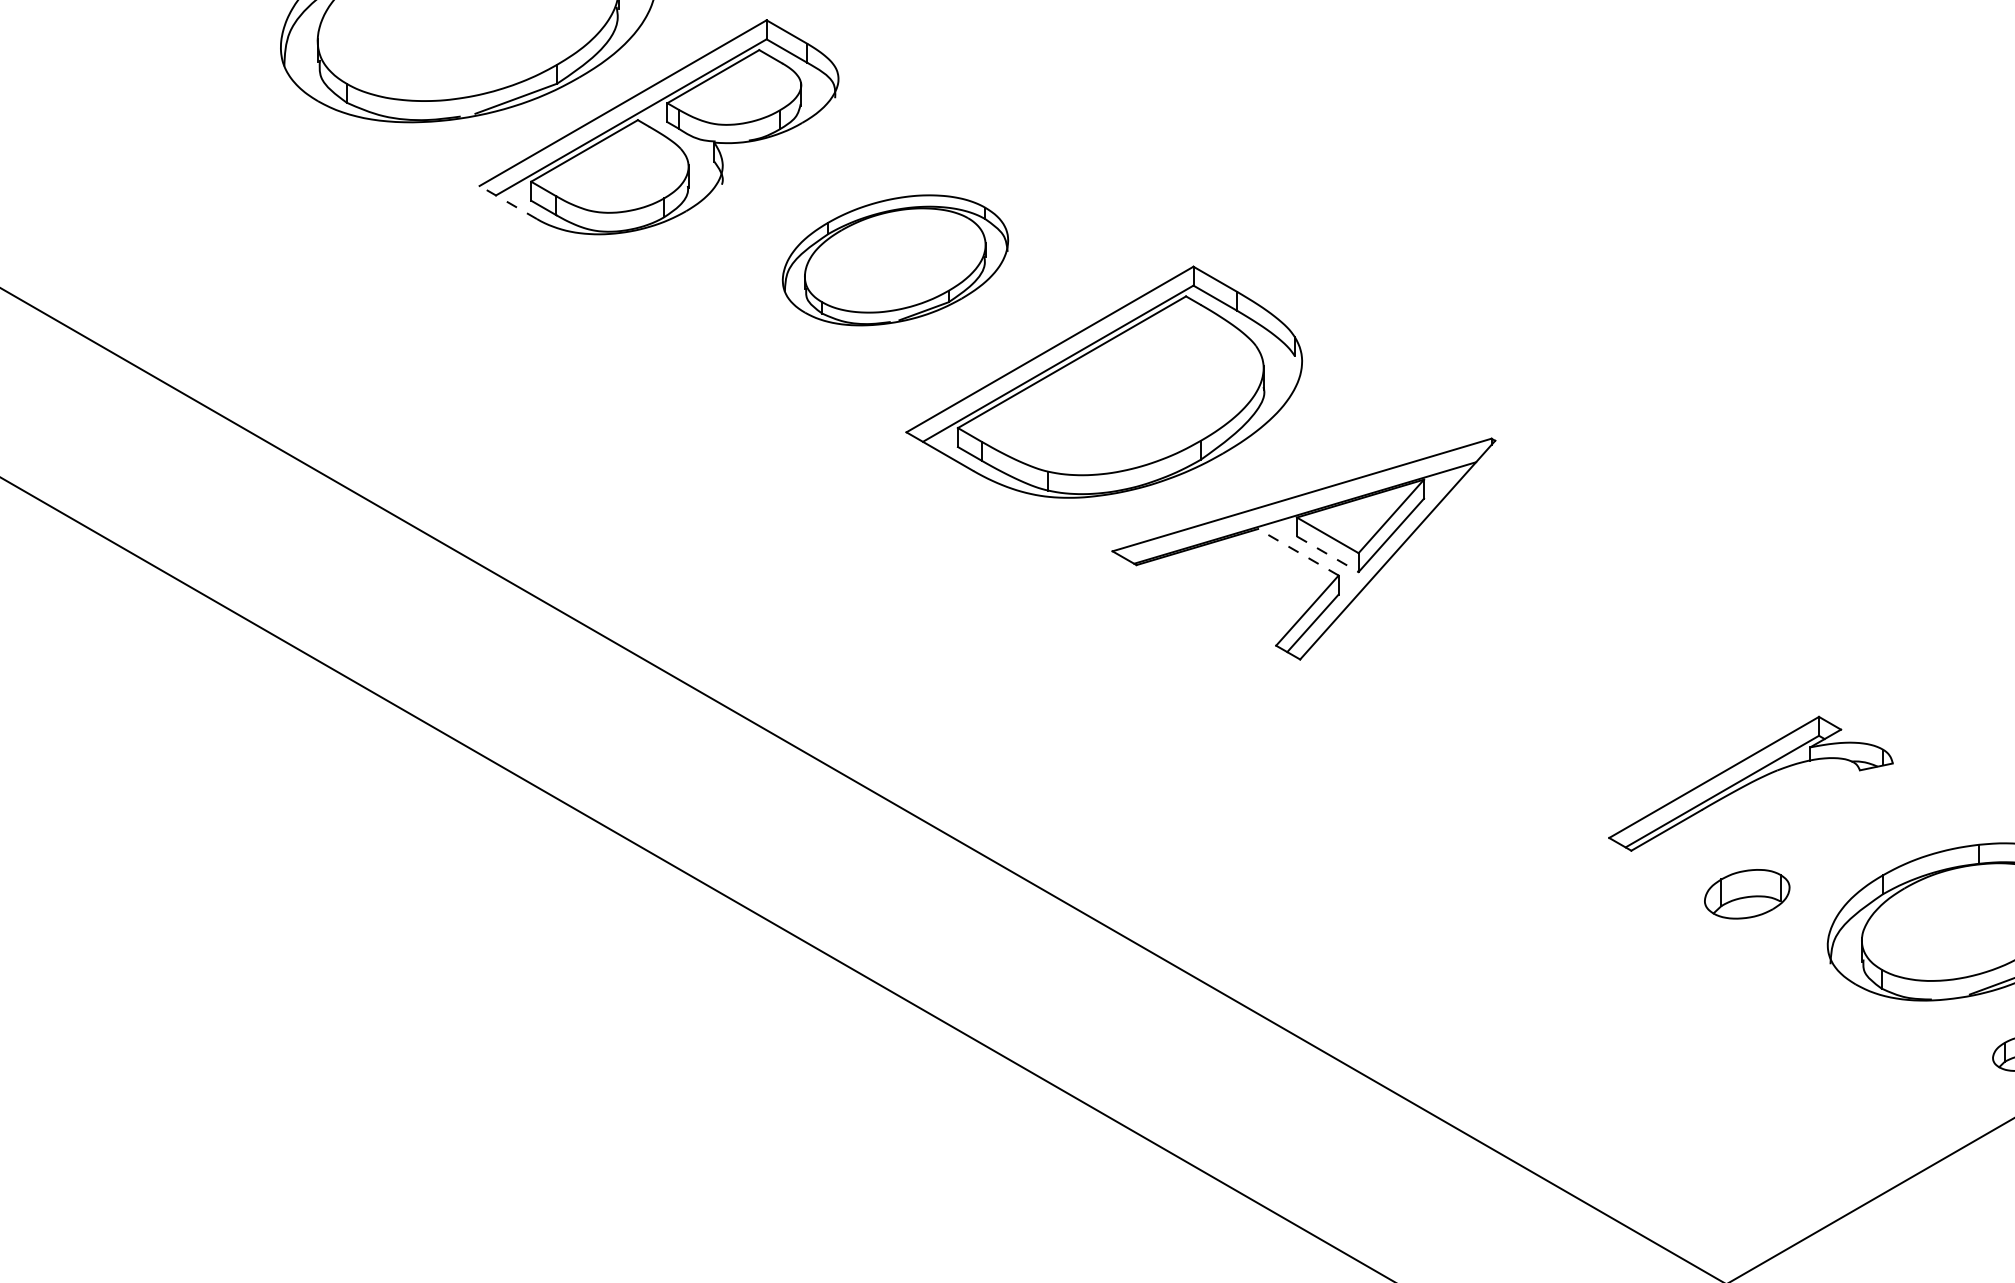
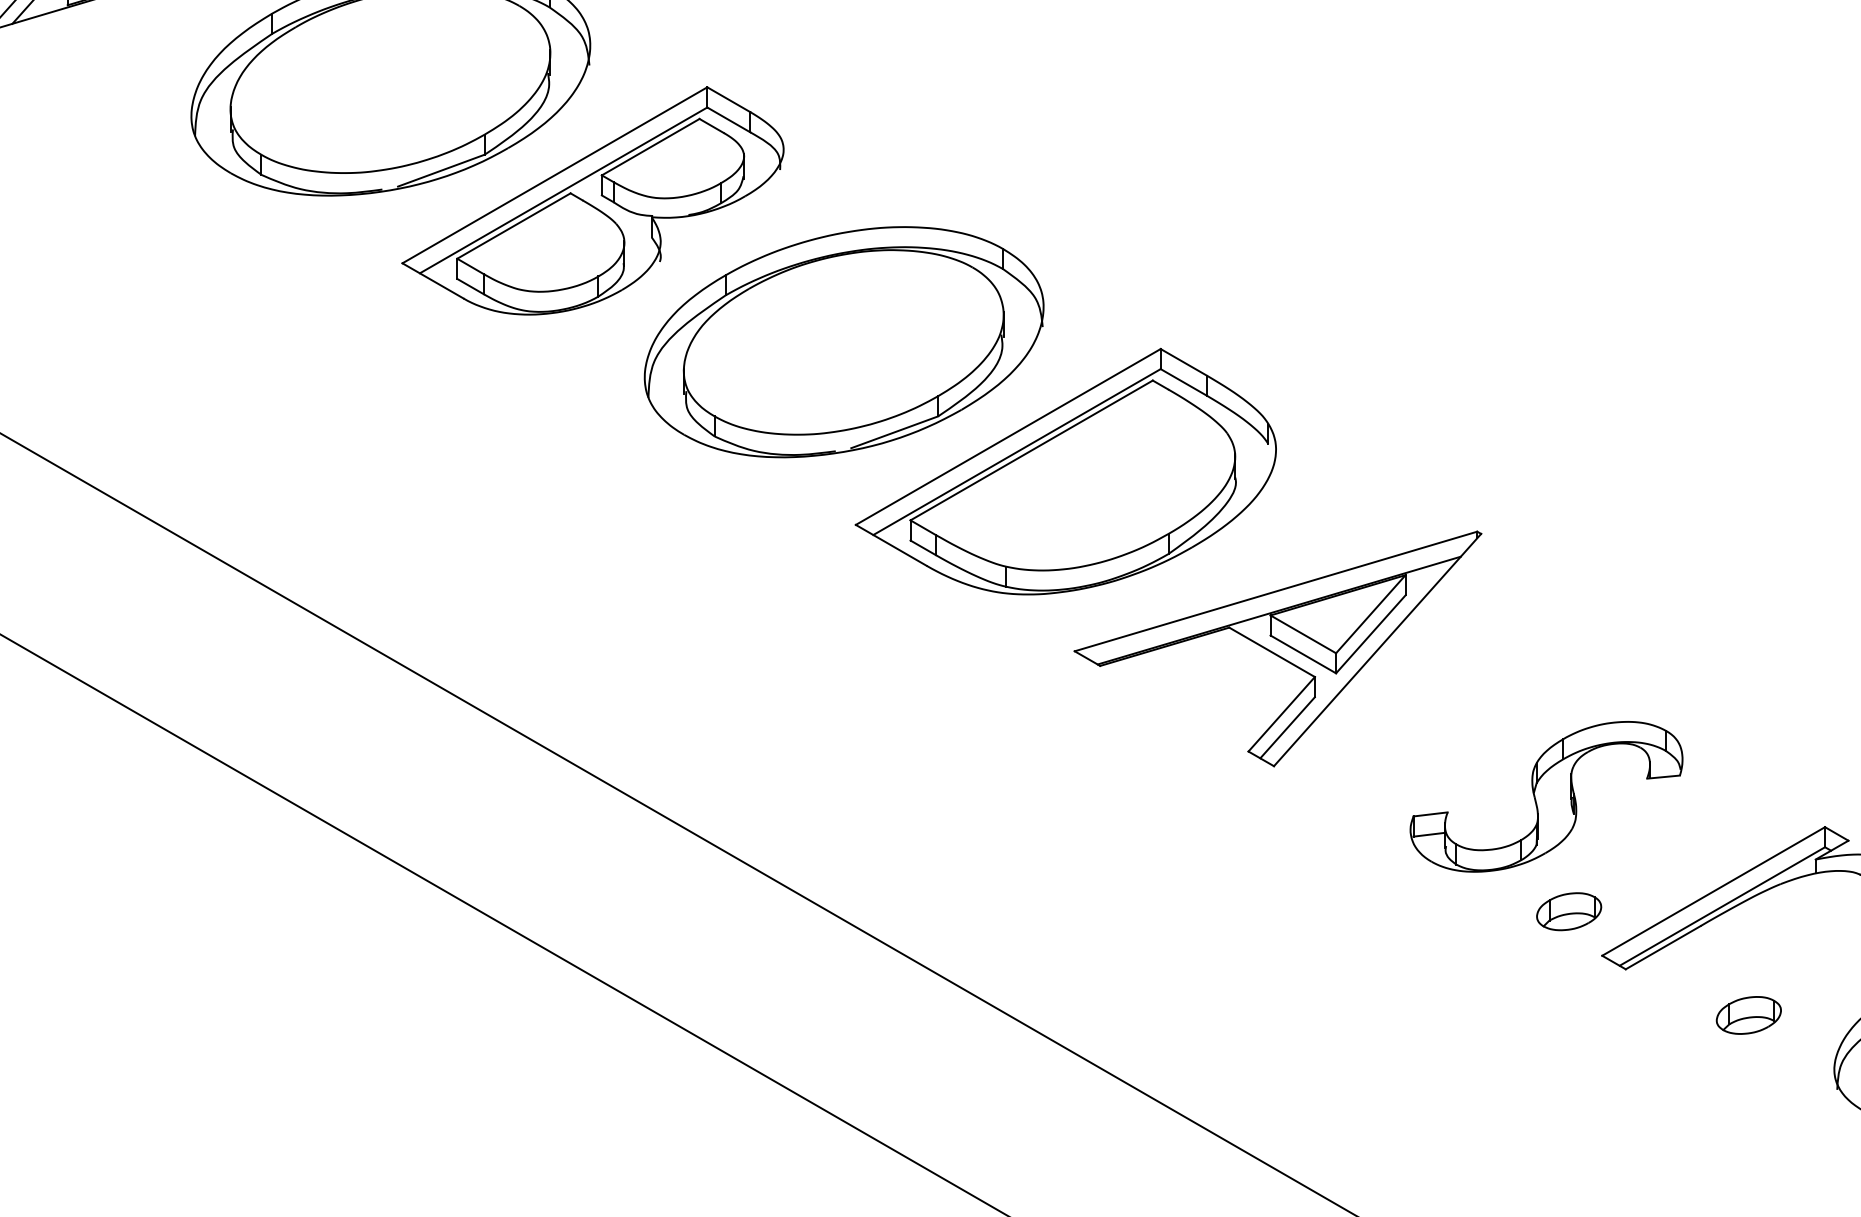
line: (507, 202) -> (432, 280), dashed -> solid
part: (895, 260) -> (844, 342), size x1.67
line: (1298, 552) -> (1272, 652), dashed -> solid
line: (1327, 554) -> (1303, 654), dashed -> solid
part: (1556, 687) -> (1546, 795), added
part: (1578, 796) -> (1569, 911), added
part: (1747, 893) -> (1749, 1014), size x0.71

